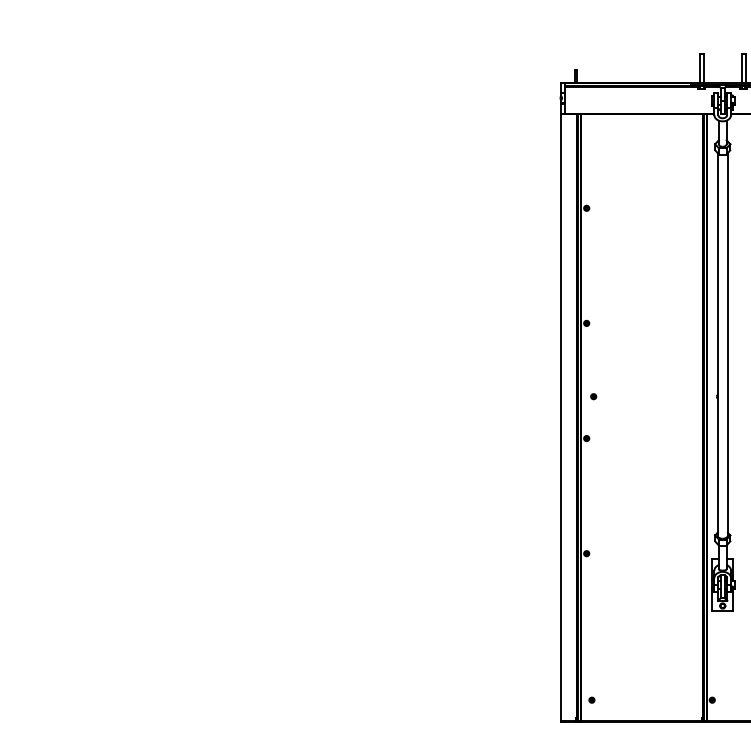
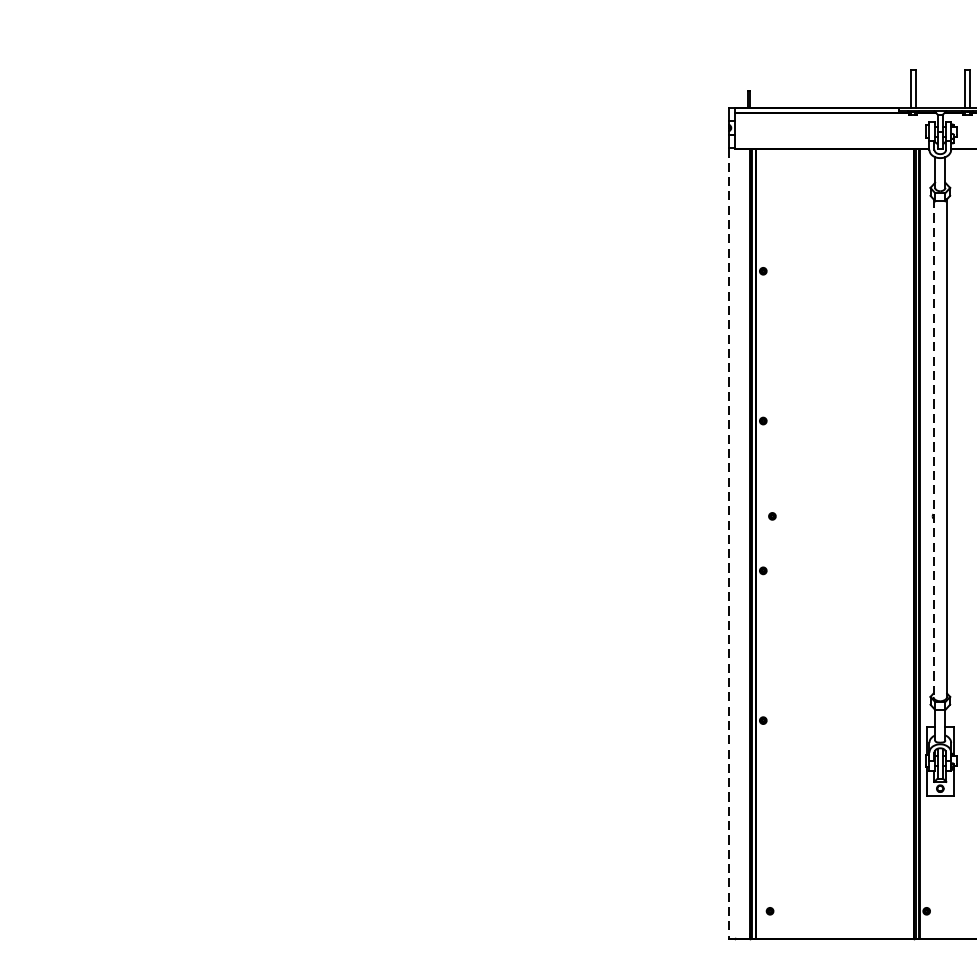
line: (717, 344) -> (933, 448), solid -> dashed
line: (560, 417) -> (729, 543), solid -> dashed

